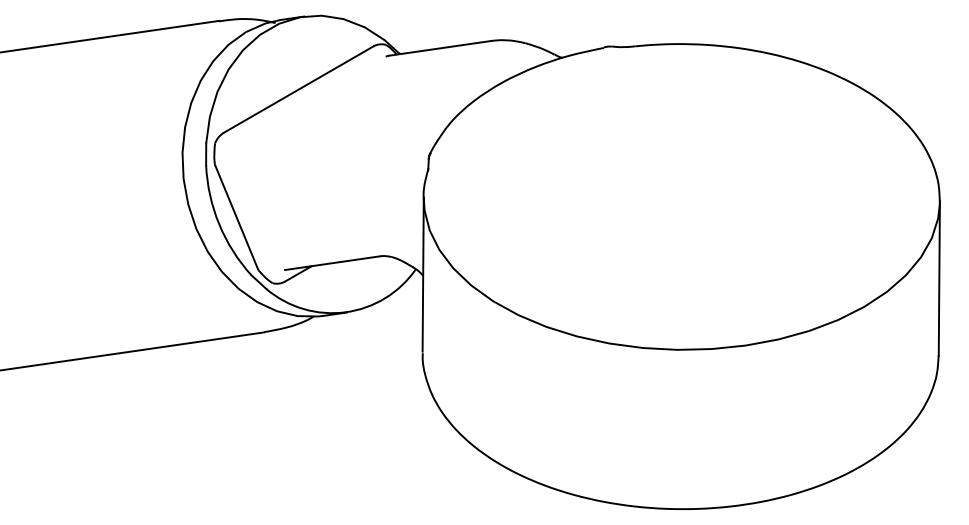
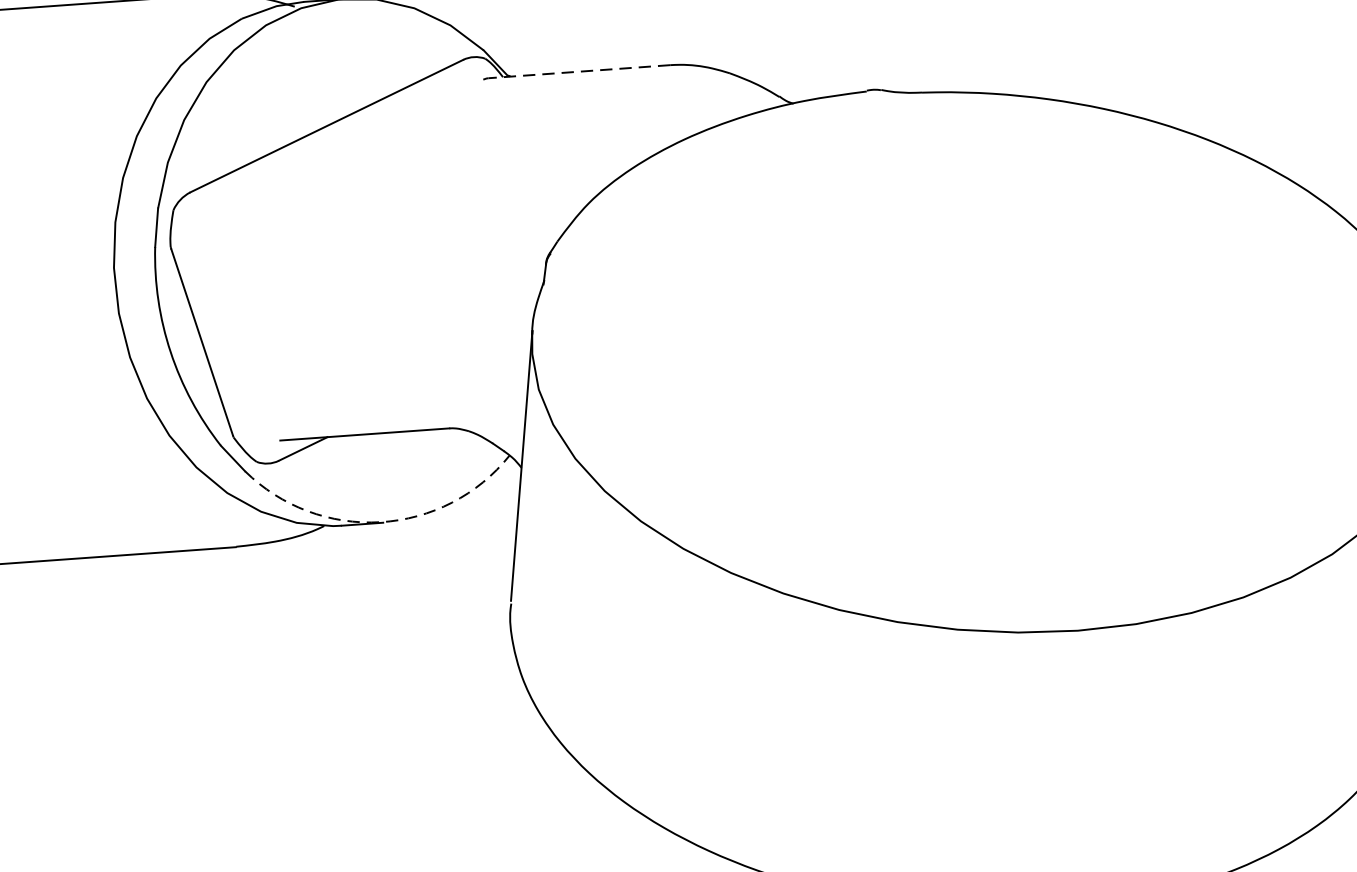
line: (439, 48) -> (578, 71), solid -> dashed
arc: (345, 312) -> (380, 522), solid -> dashed

